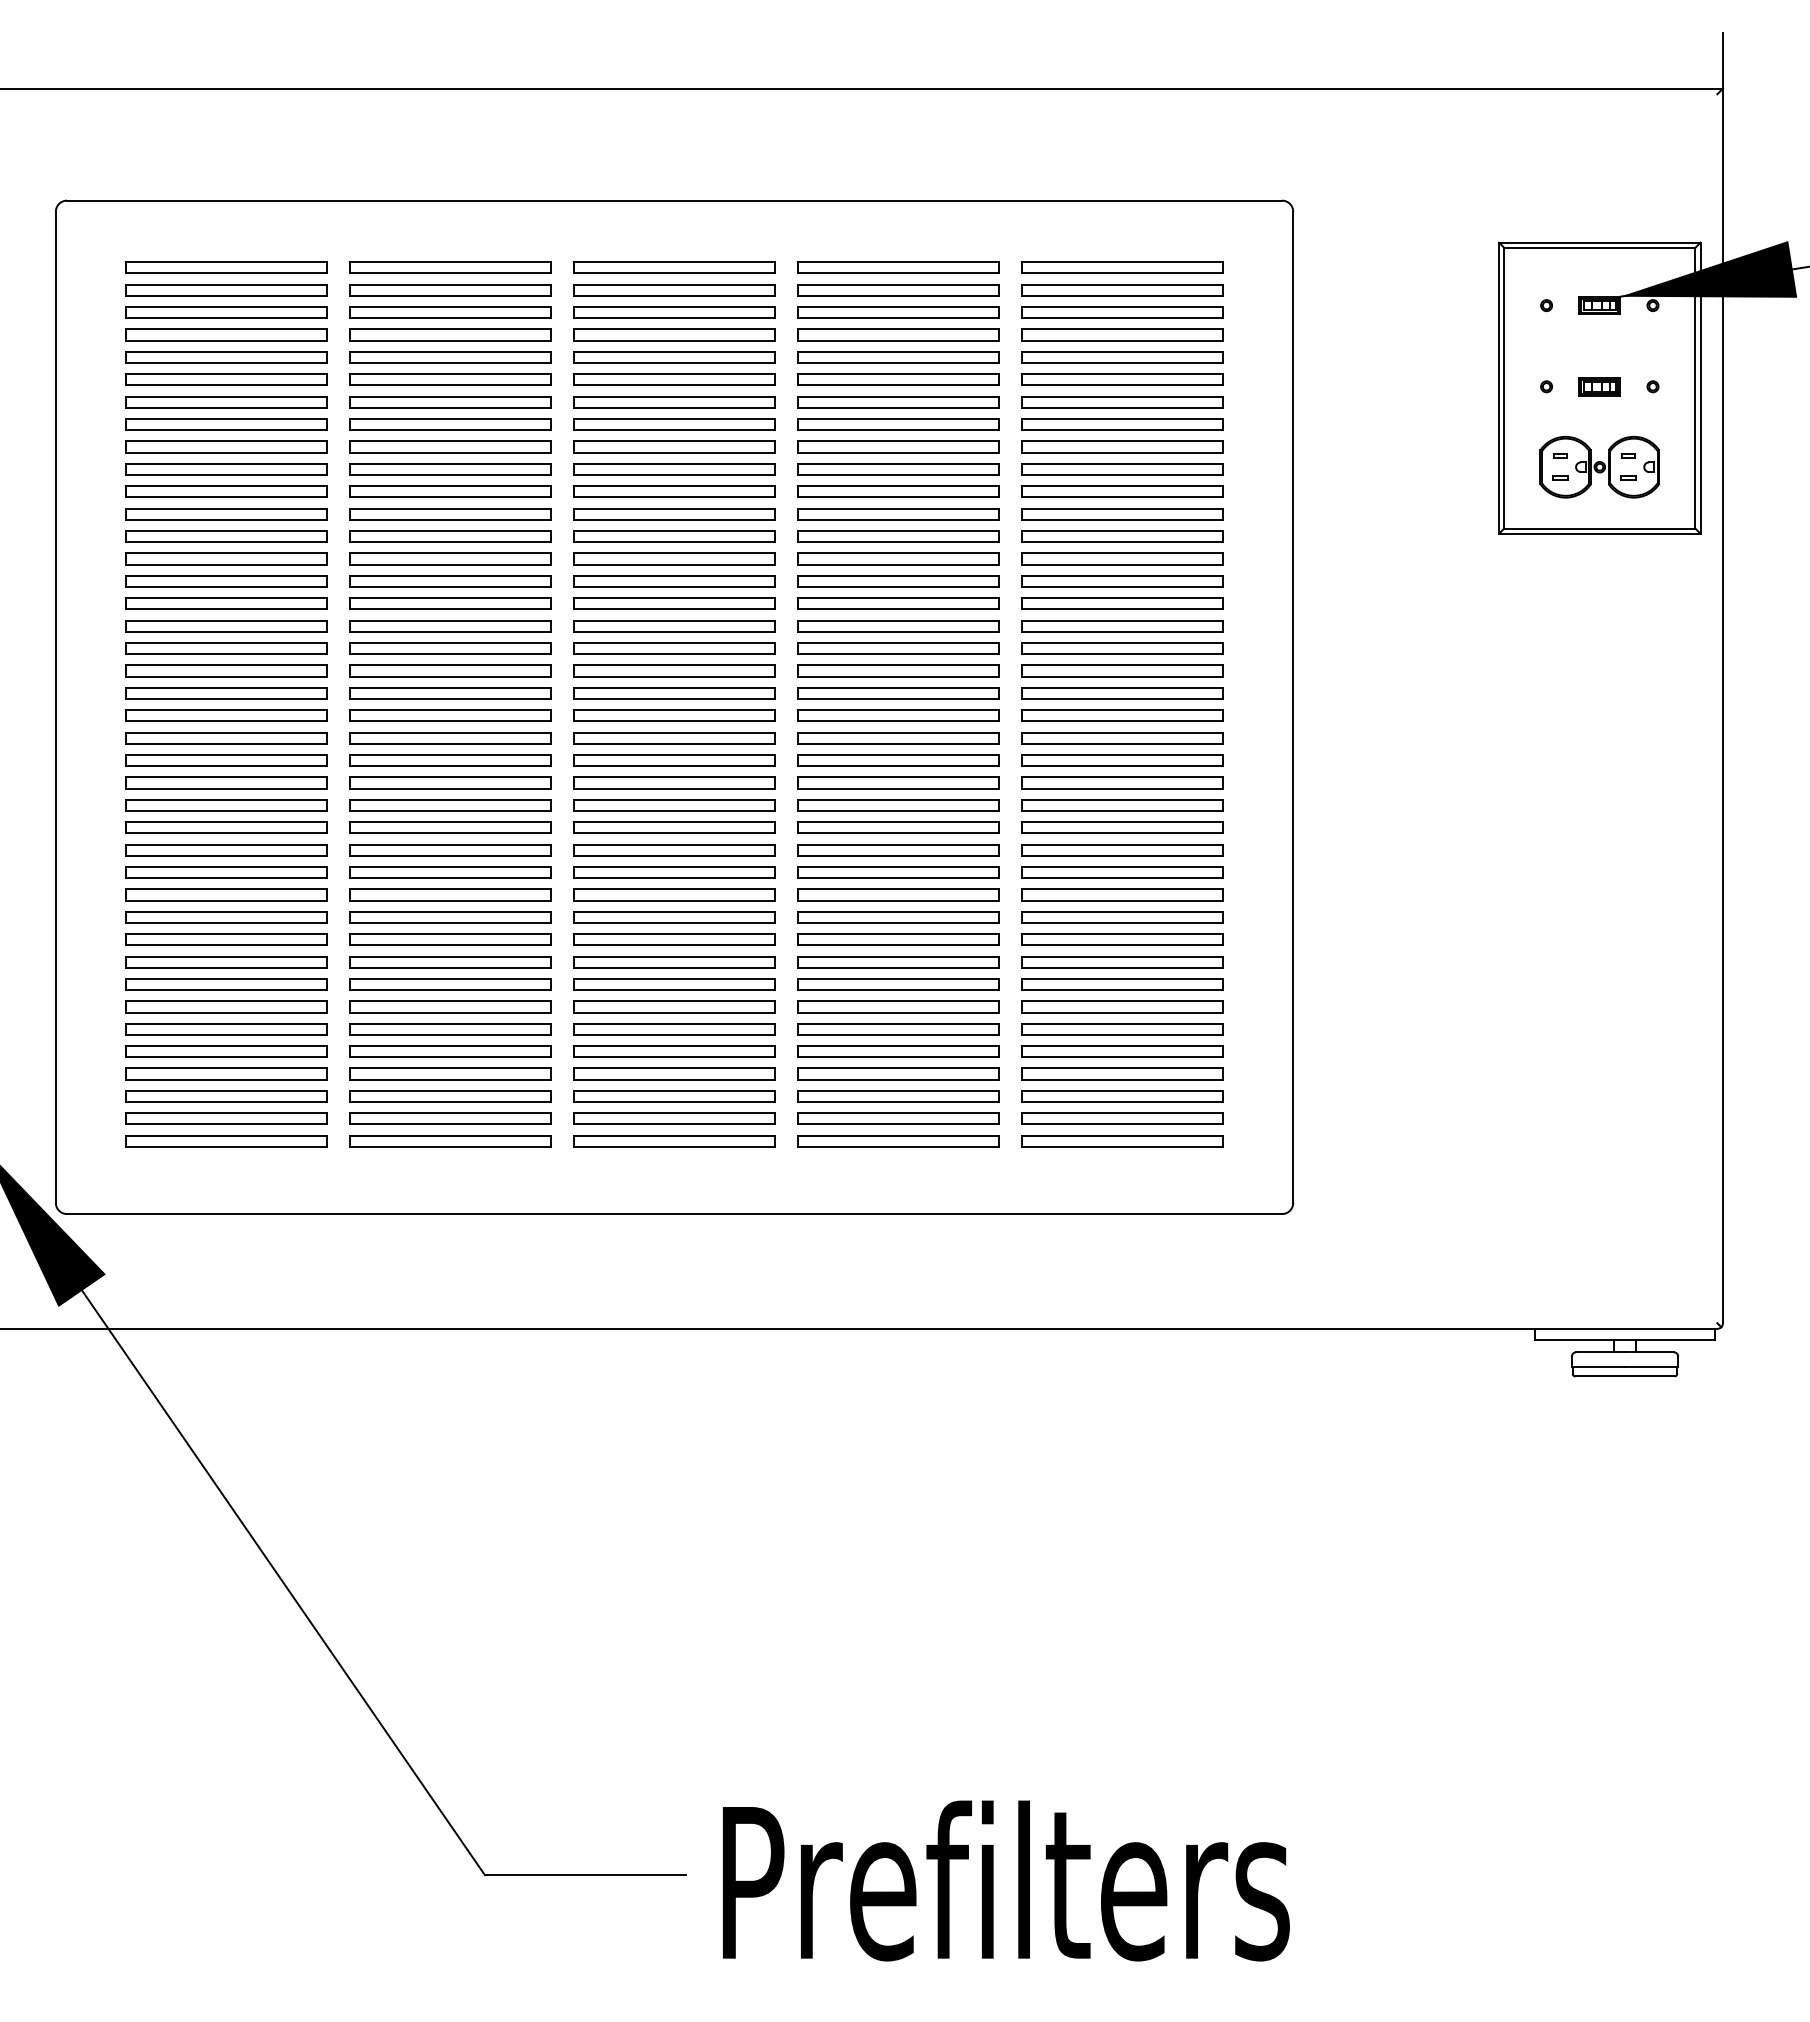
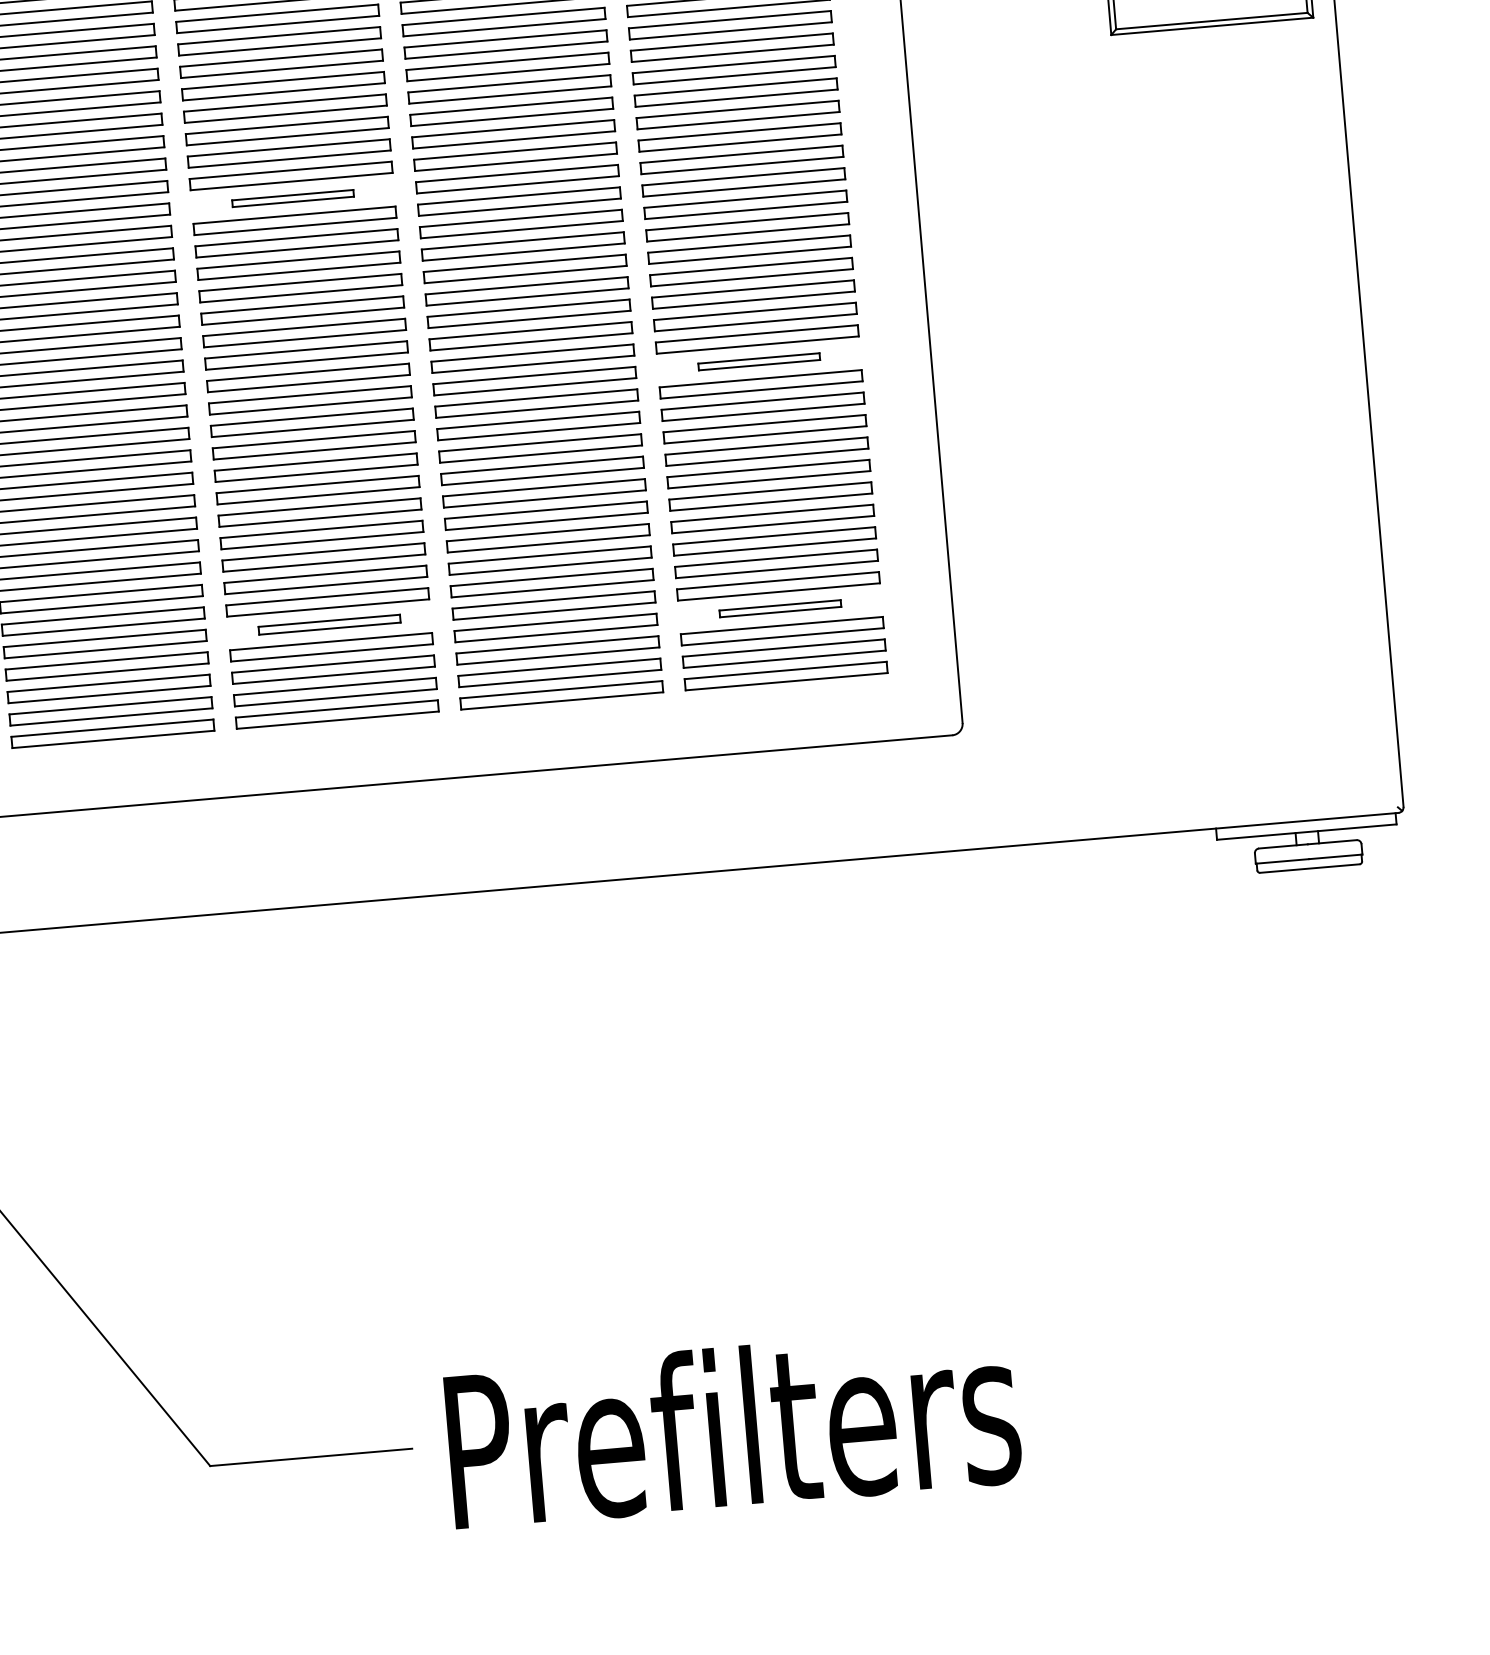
part: (674, 626) -> (293, 198), size x0.6
part: (1122, 827) -> (759, 361), size x0.6
part: (674, 1051) -> (329, 624), size x0.7
part: (1122, 1073) -> (780, 608), size x0.6

